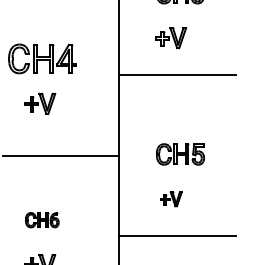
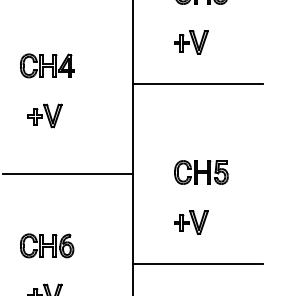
part: (42, 58) -> (47, 65), size x0.71
part: (171, 199) -> (191, 222), size x1.43
part: (42, 219) -> (47, 245), size x1.43

